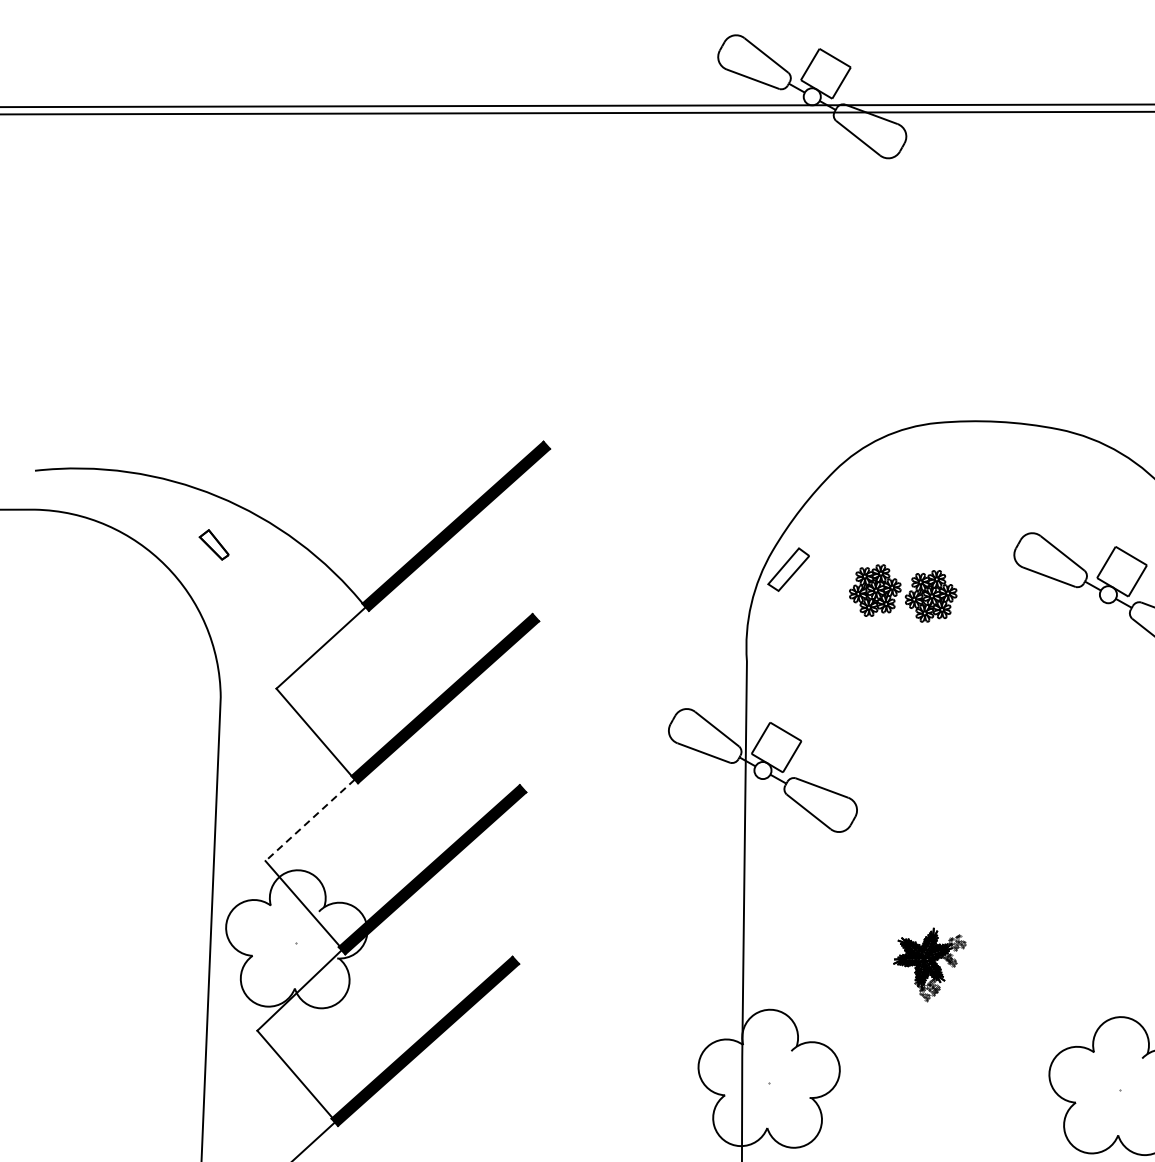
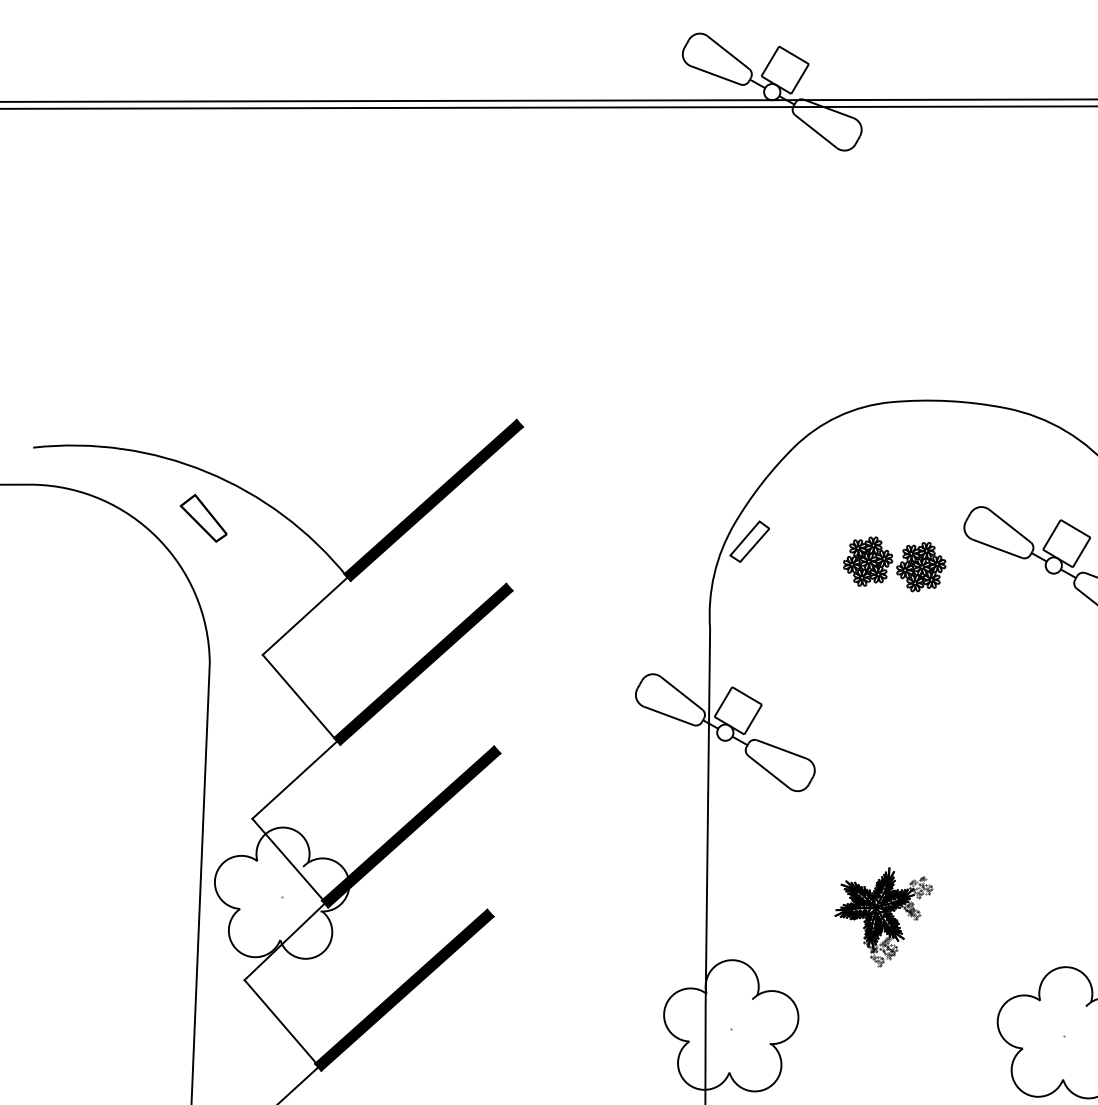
part: (214, 544) -> (203, 517), size x1.67
part: (903, 593) -> (894, 564), moved
line: (309, 820) -> (294, 780), dashed -> solid
part: (929, 964) -> (883, 917), size x1.43

